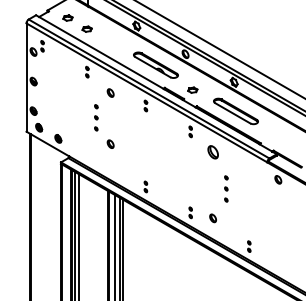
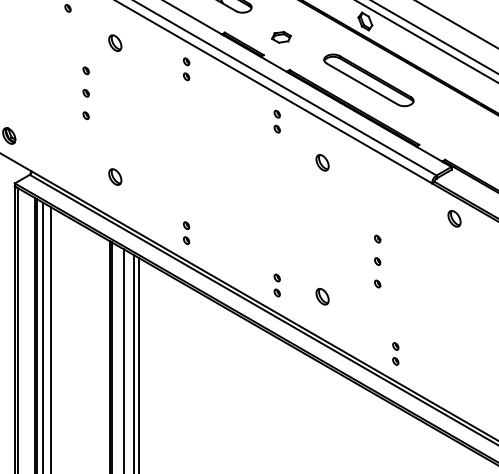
part: (110, 143) -> (114, 175), moved
part: (212, 151) -> (321, 161), size x0.62
part: (226, 188) -> (378, 260), moved

